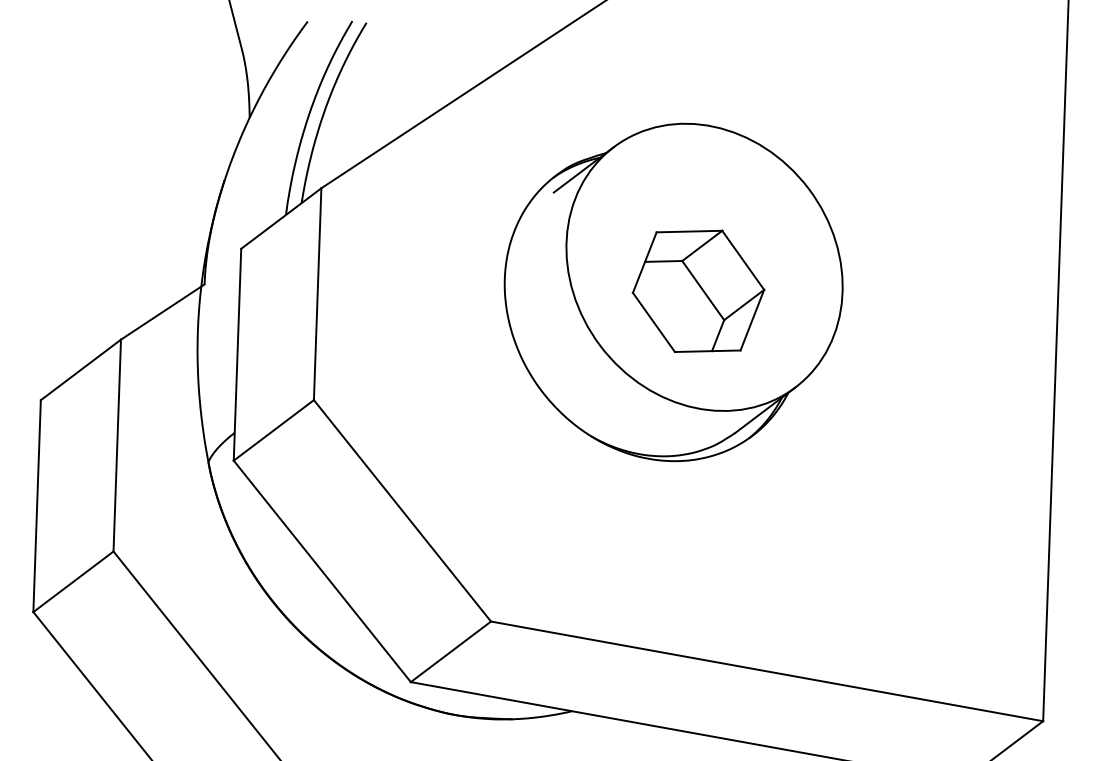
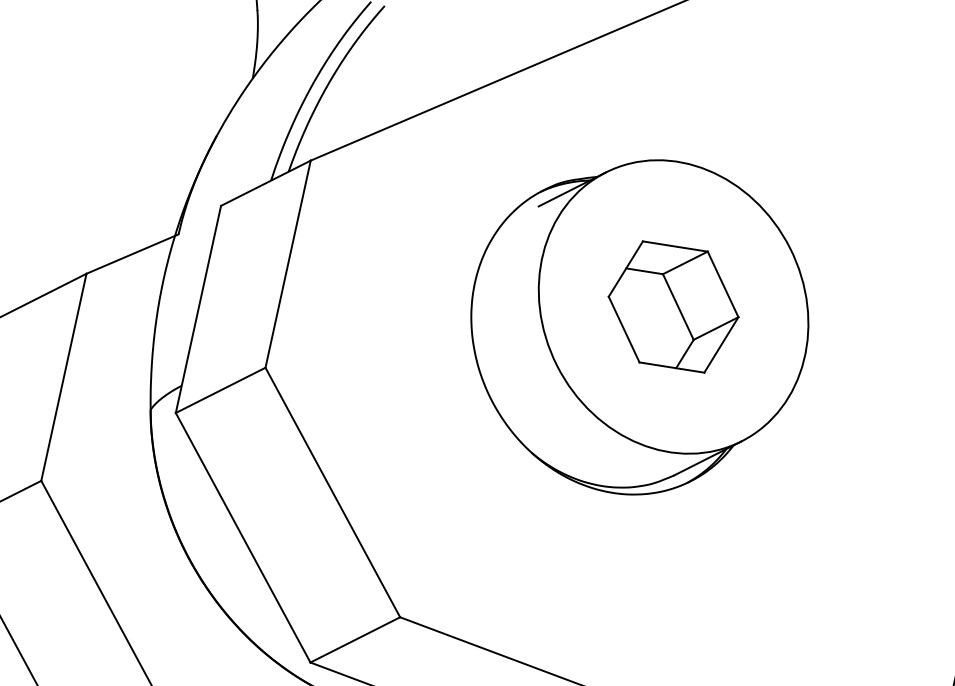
part: (698, 290) -> (673, 306), moved

